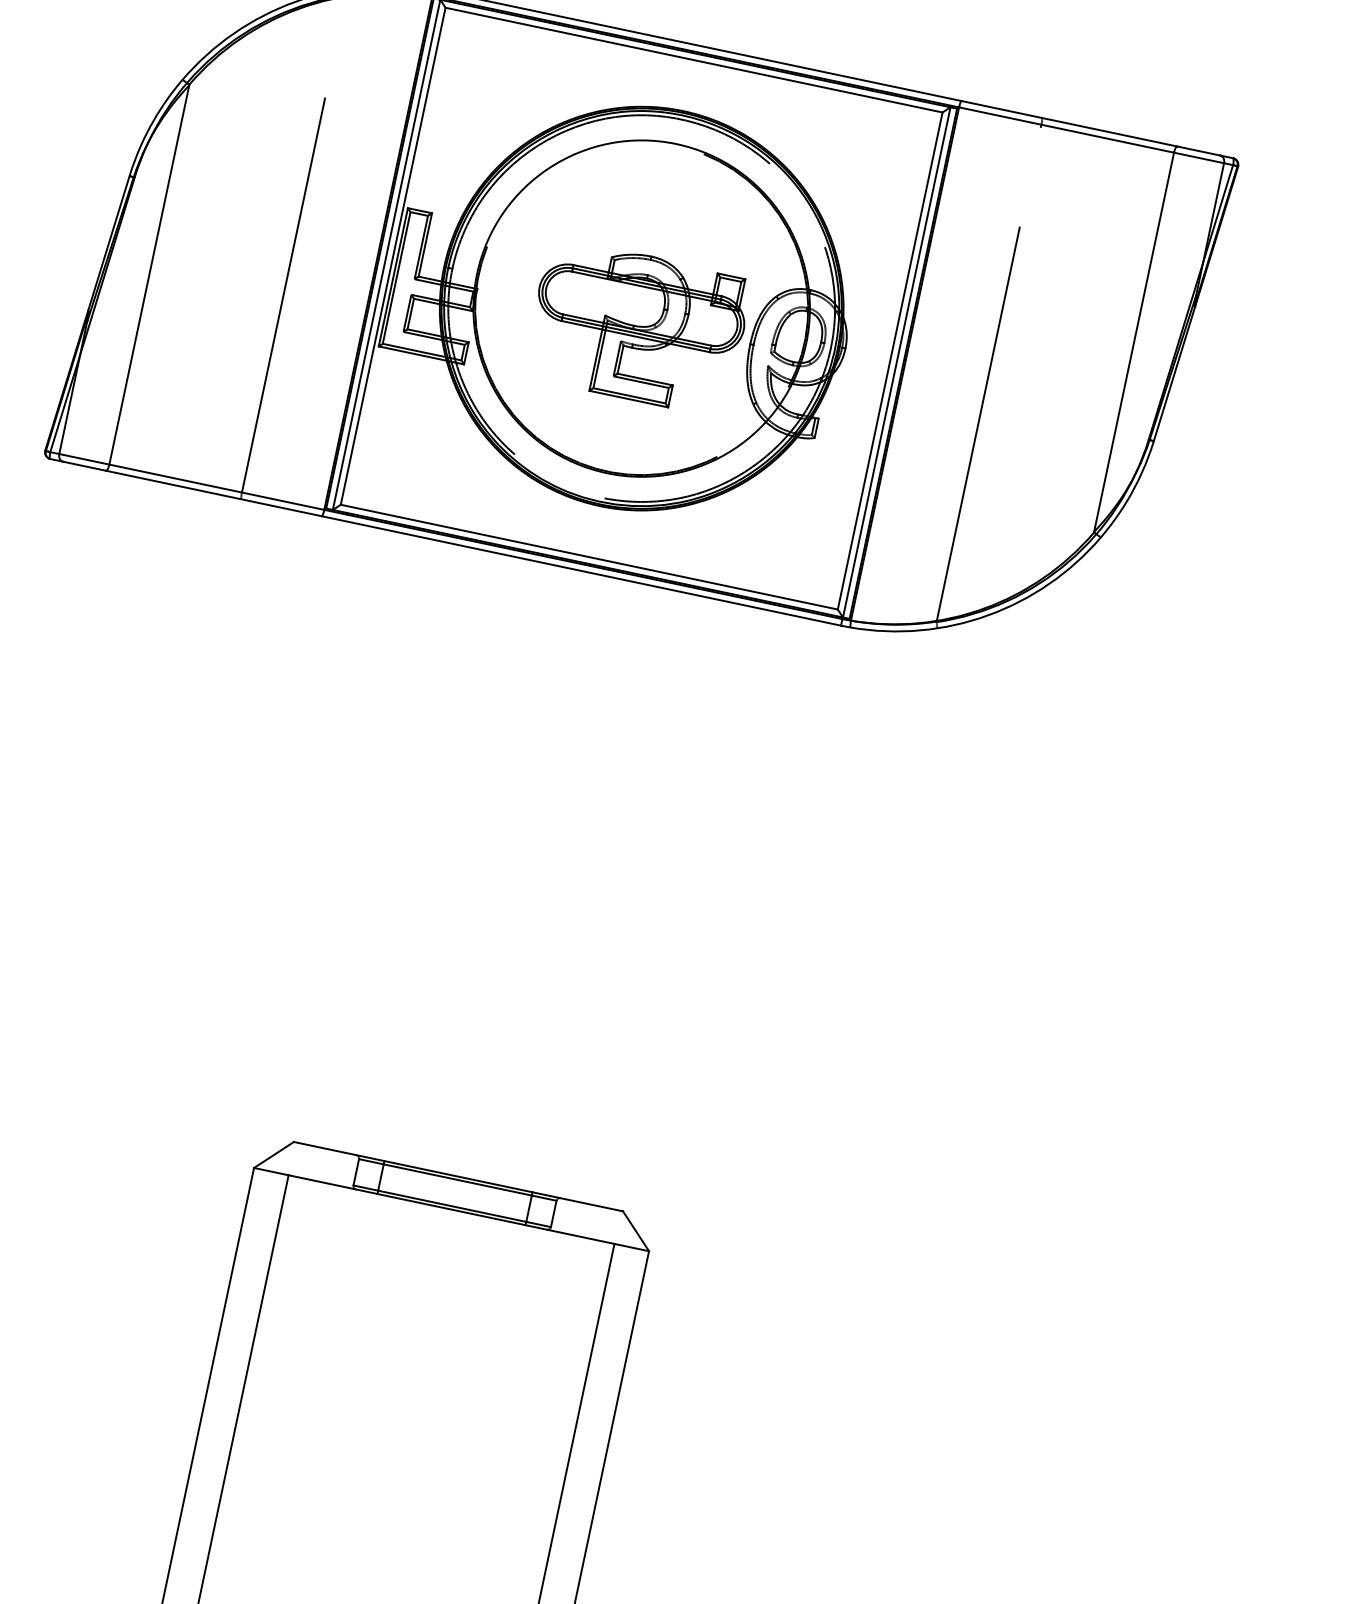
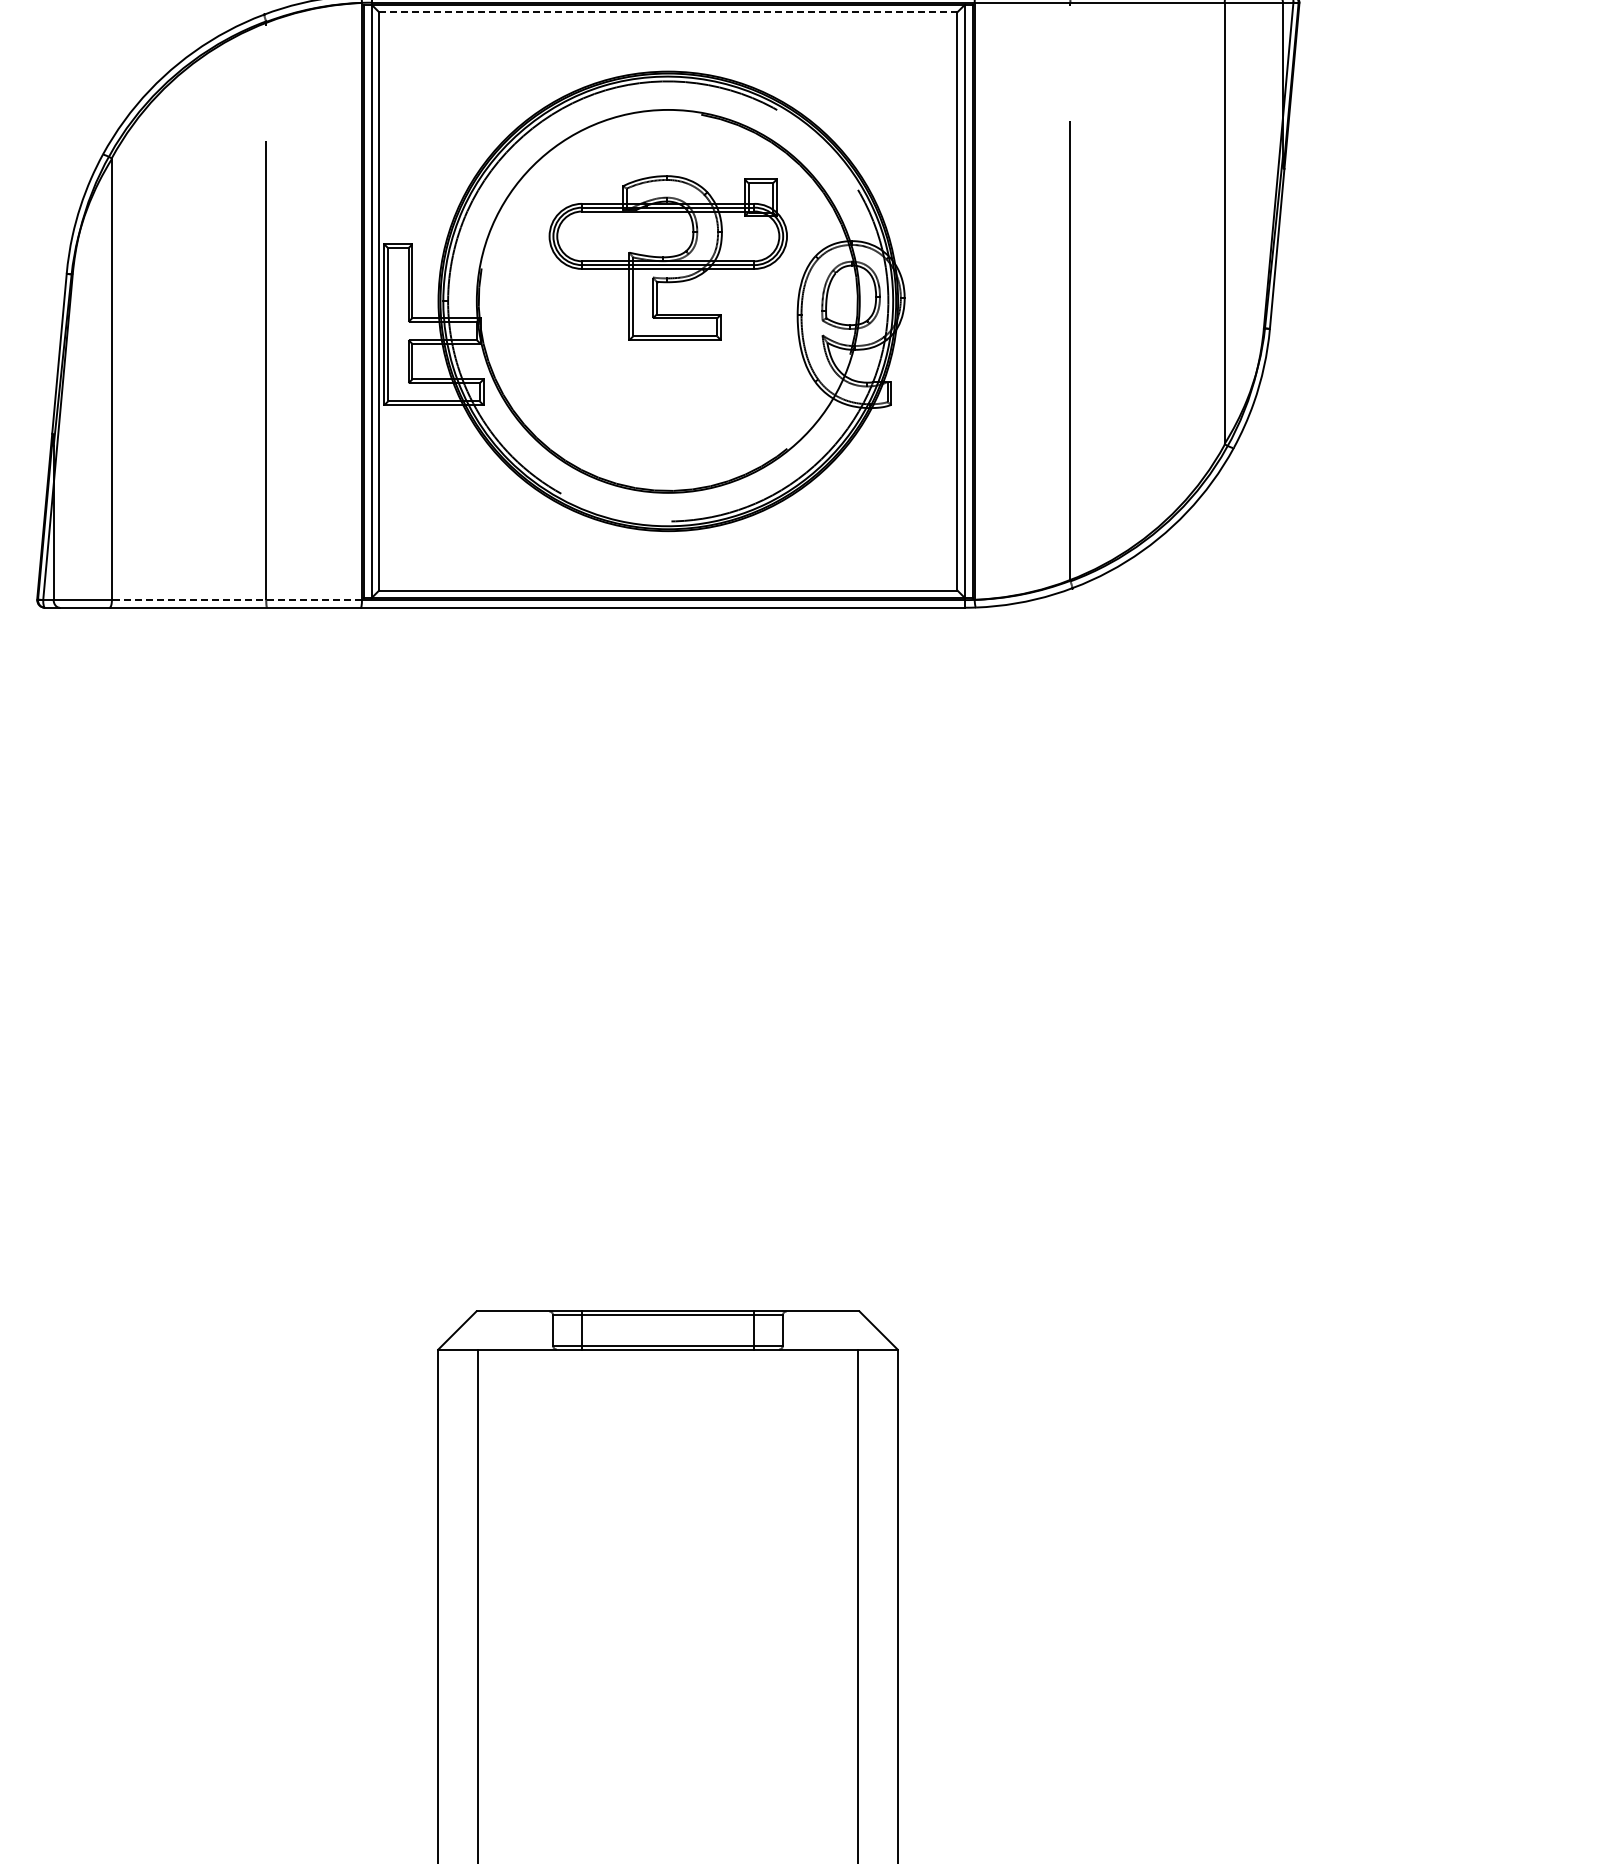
line: (694, 60) -> (668, 12), solid -> dashed
part: (637, 326) -> (667, 257), moved
line: (216, 487) -> (236, 600), solid -> dashed

